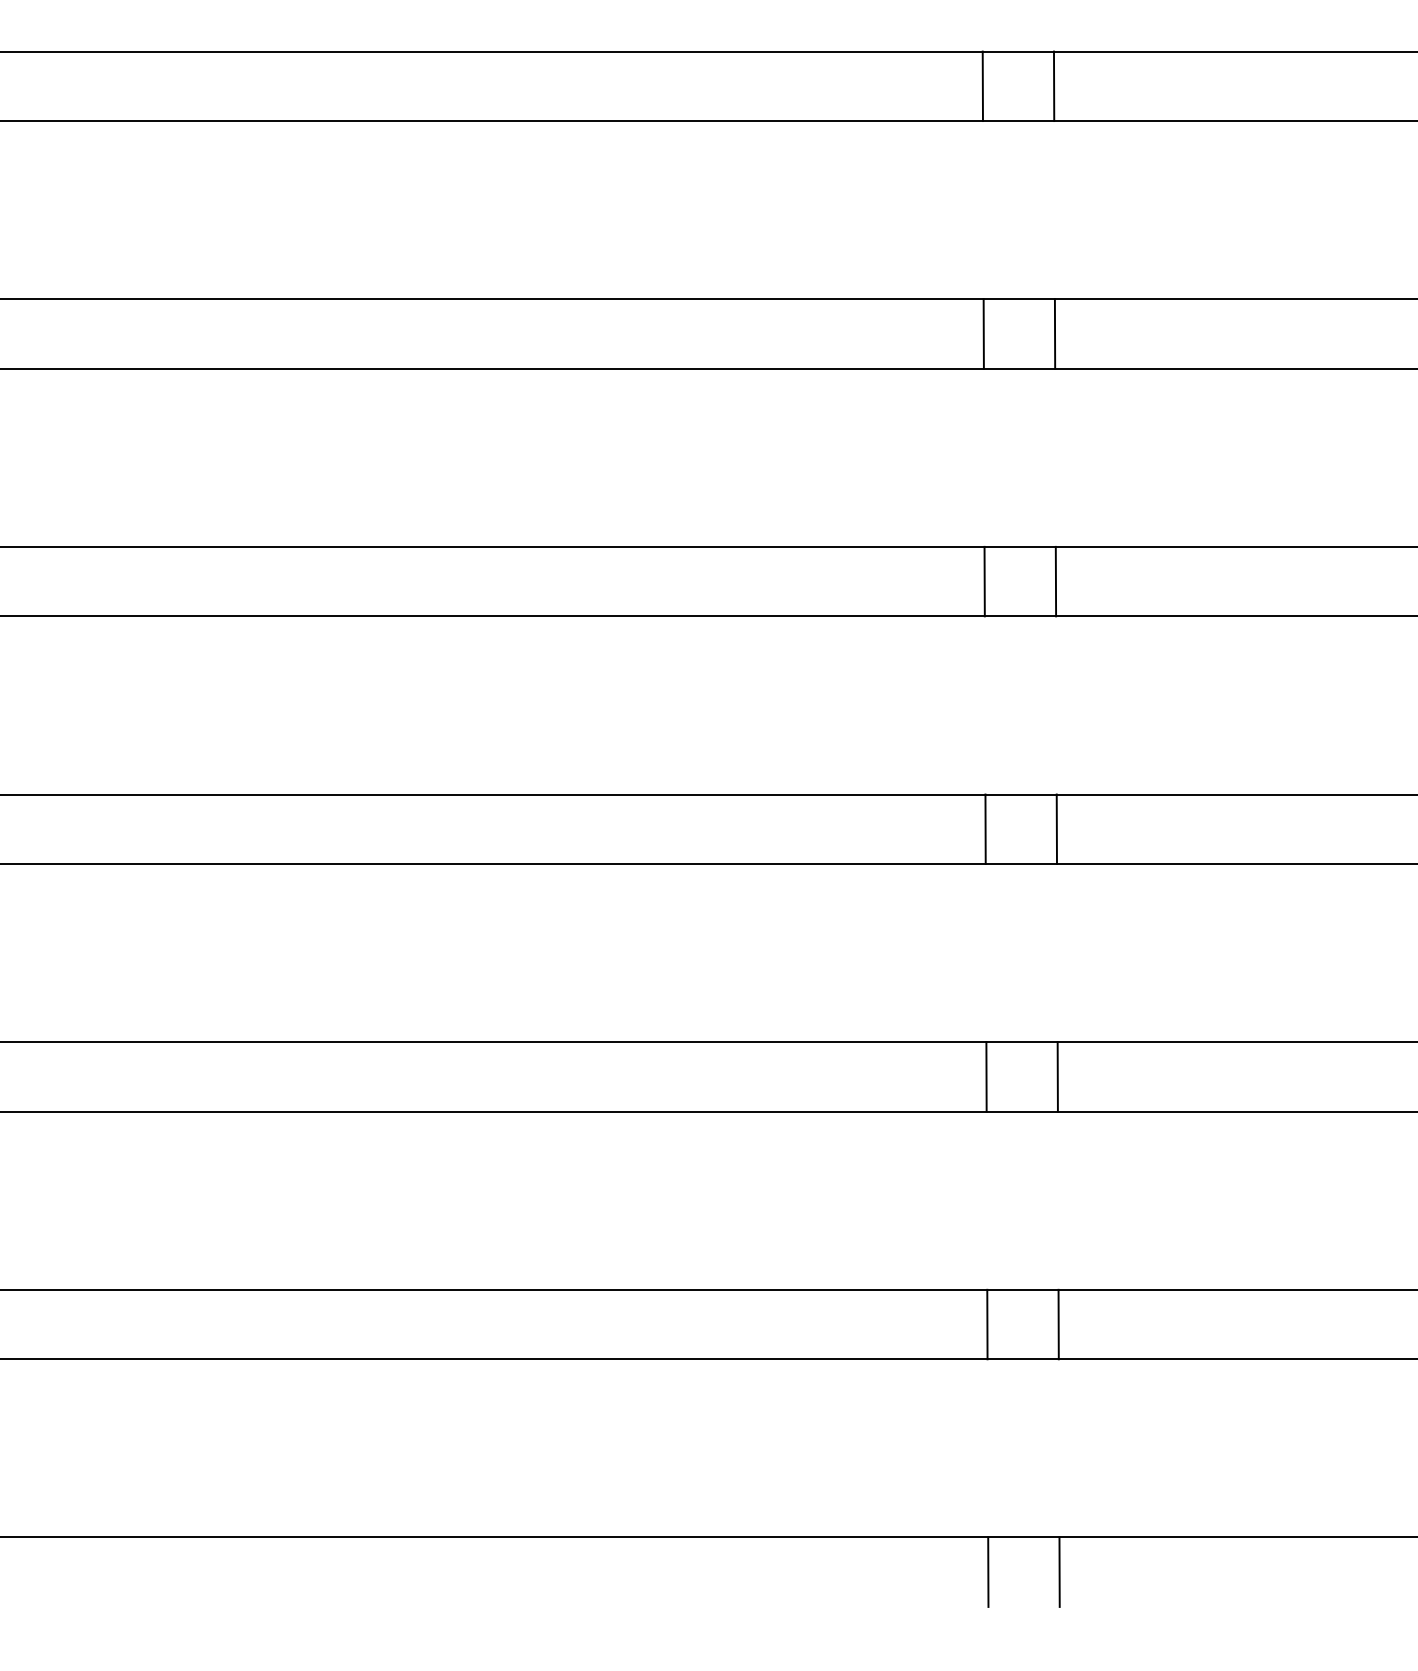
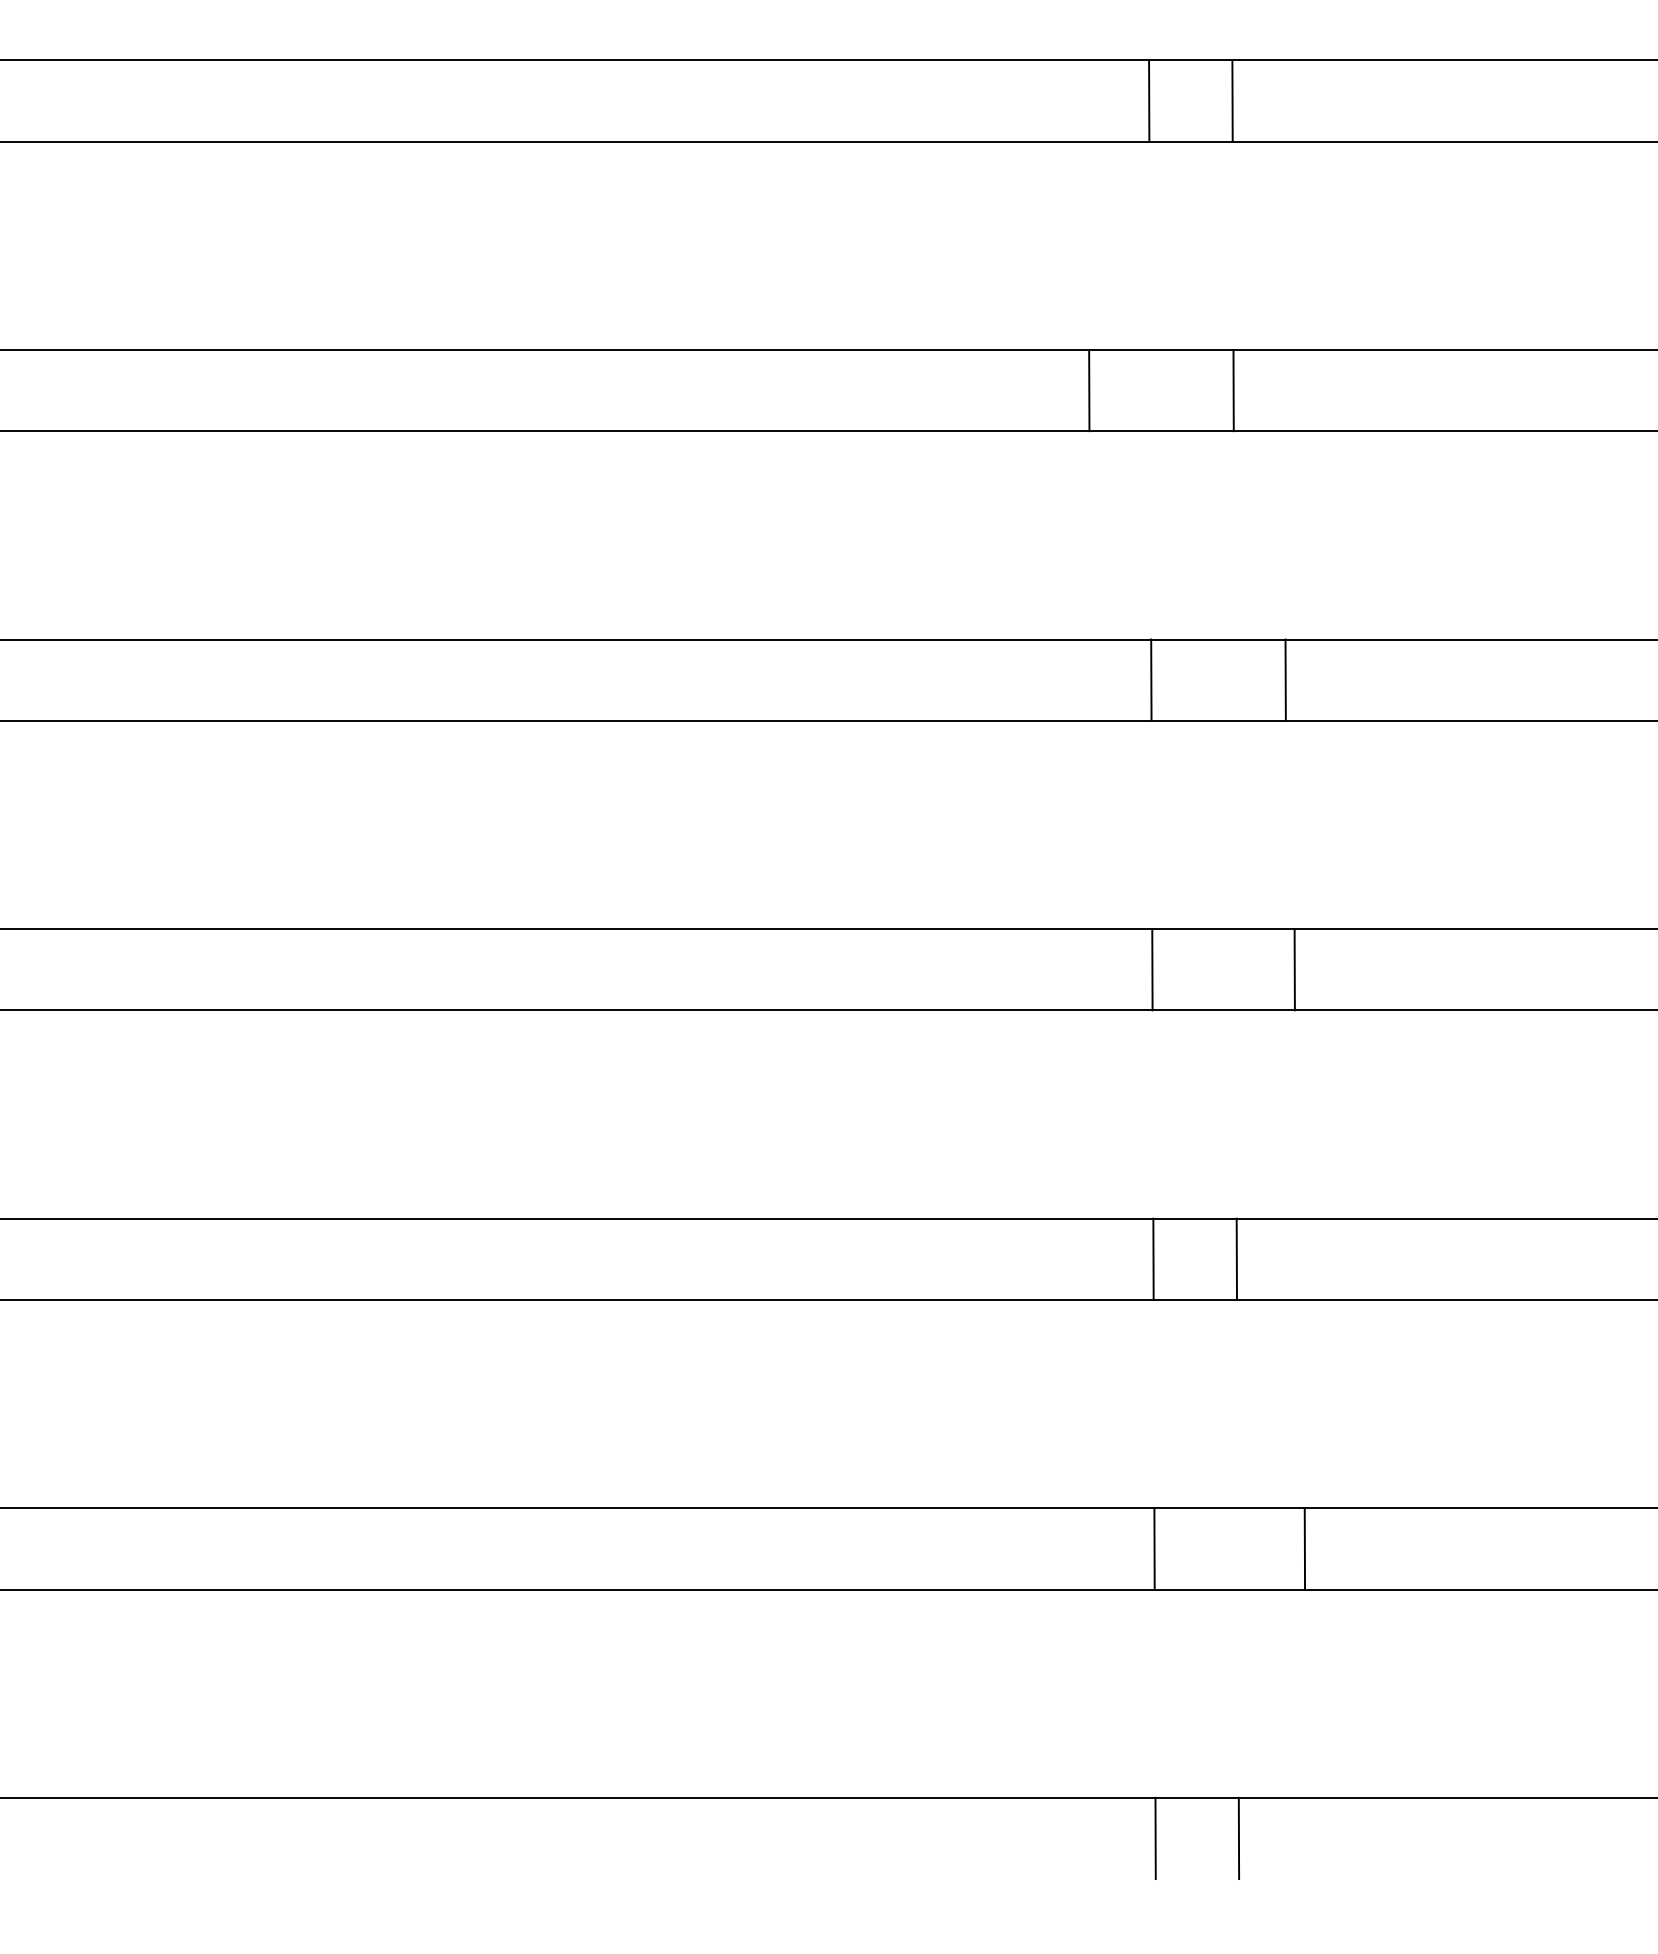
line: (983, 333) -> (1089, 390), moved
line: (1055, 581) -> (1285, 679), moved
line: (1056, 829) -> (1294, 969), moved
line: (1058, 1324) -> (1304, 1548), moved

